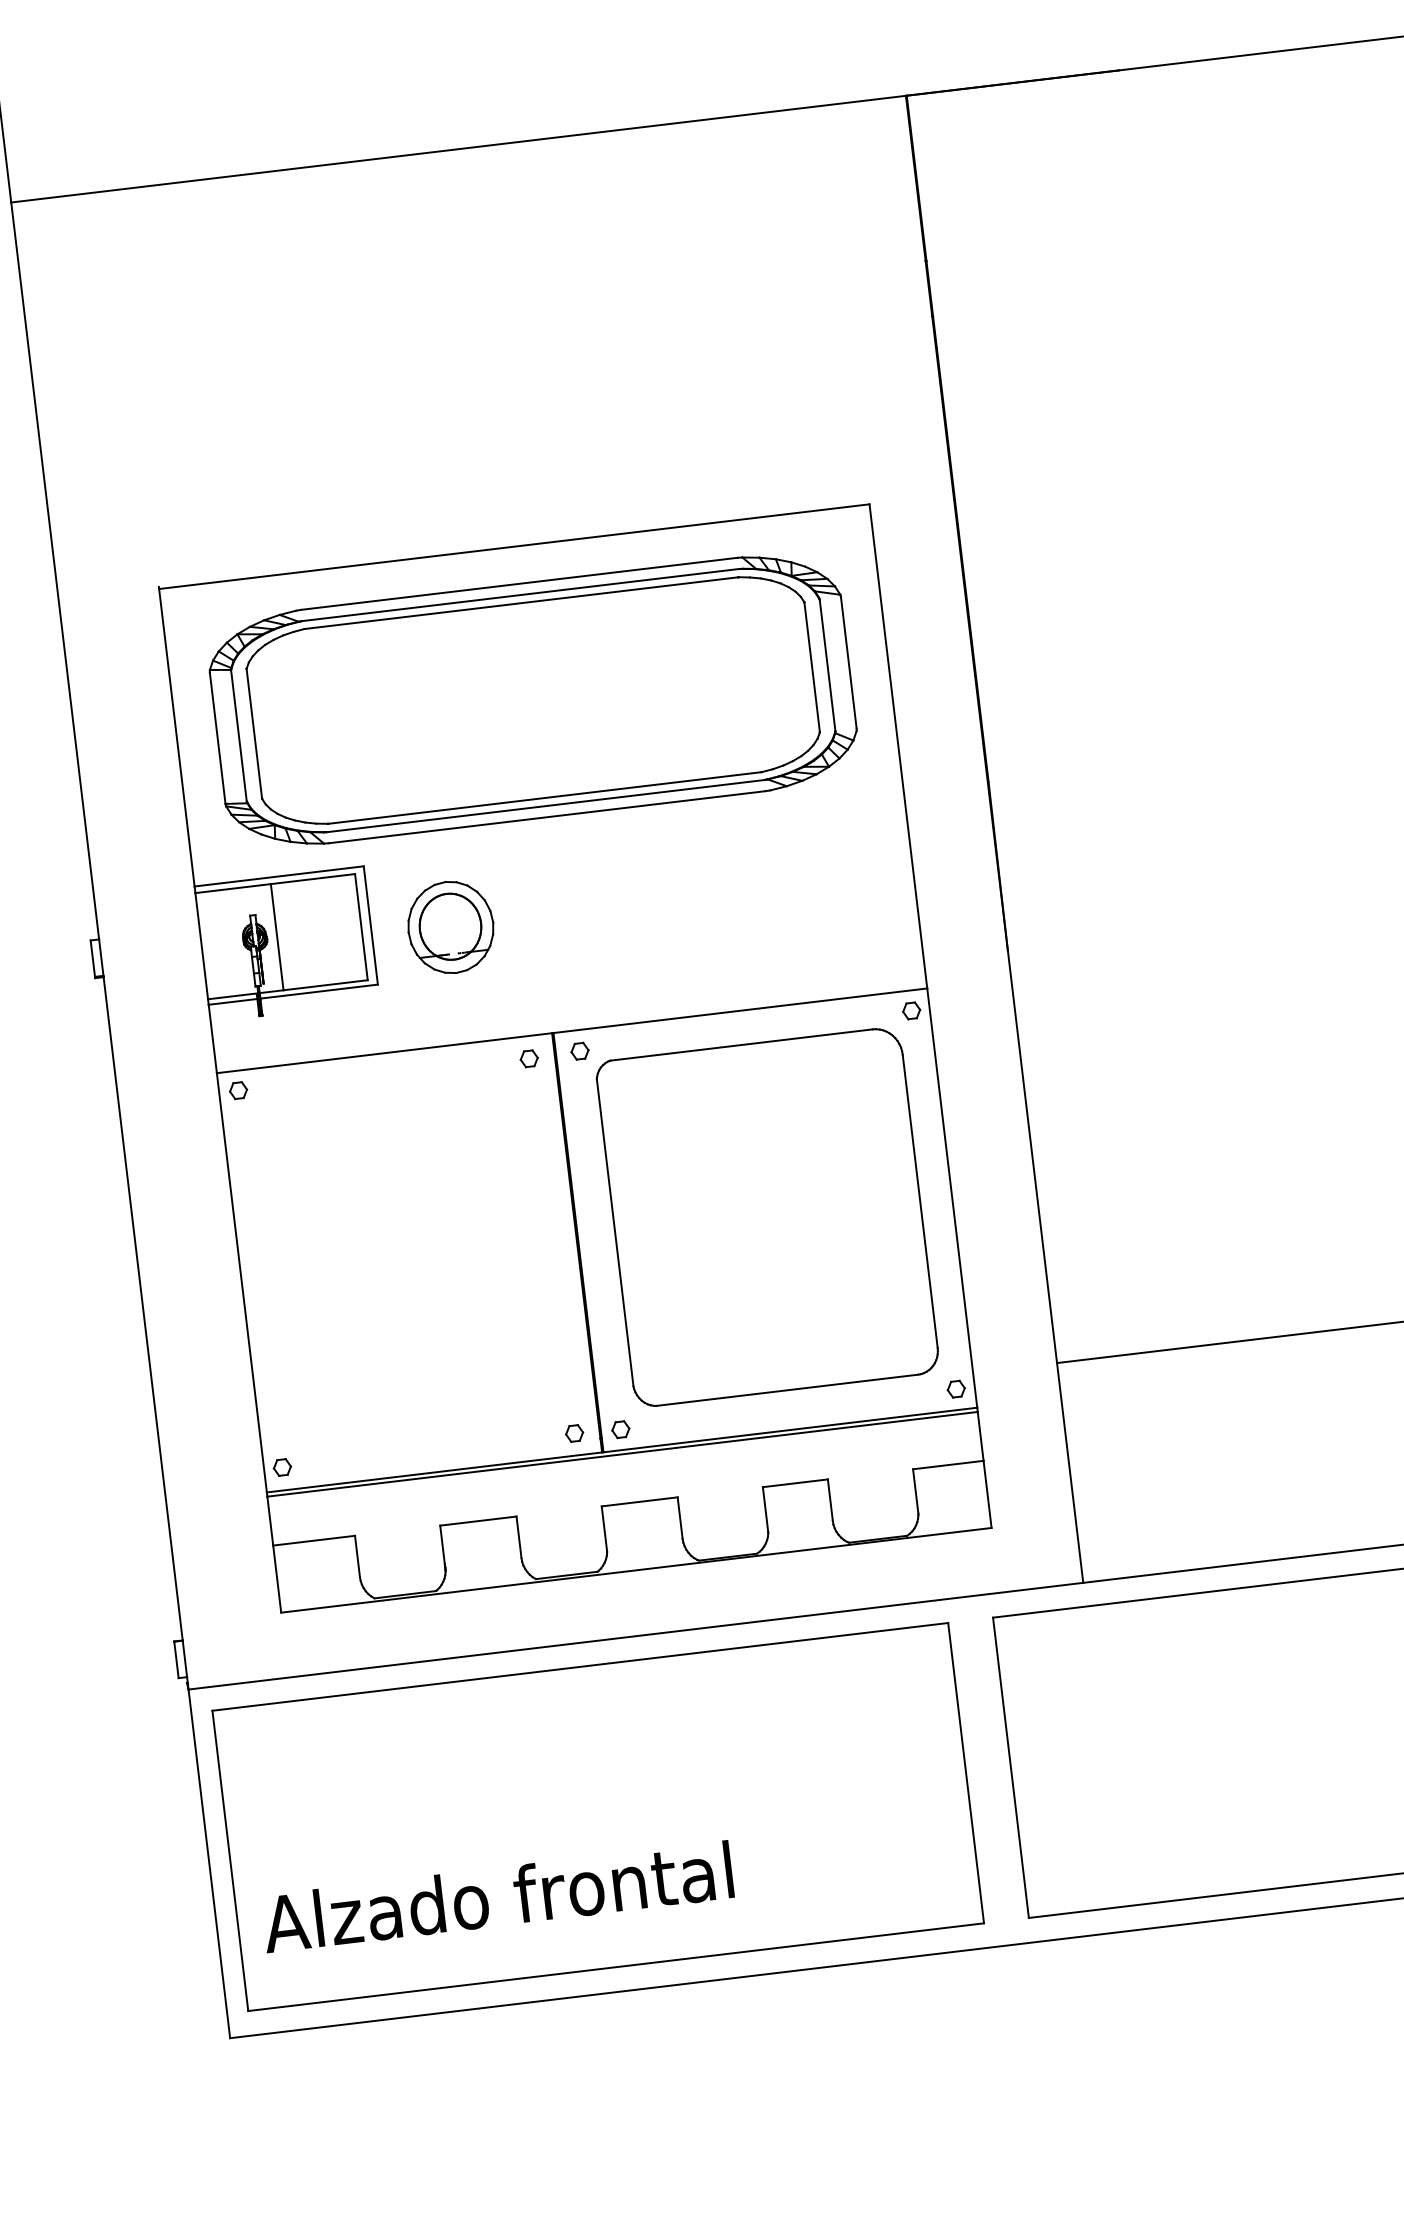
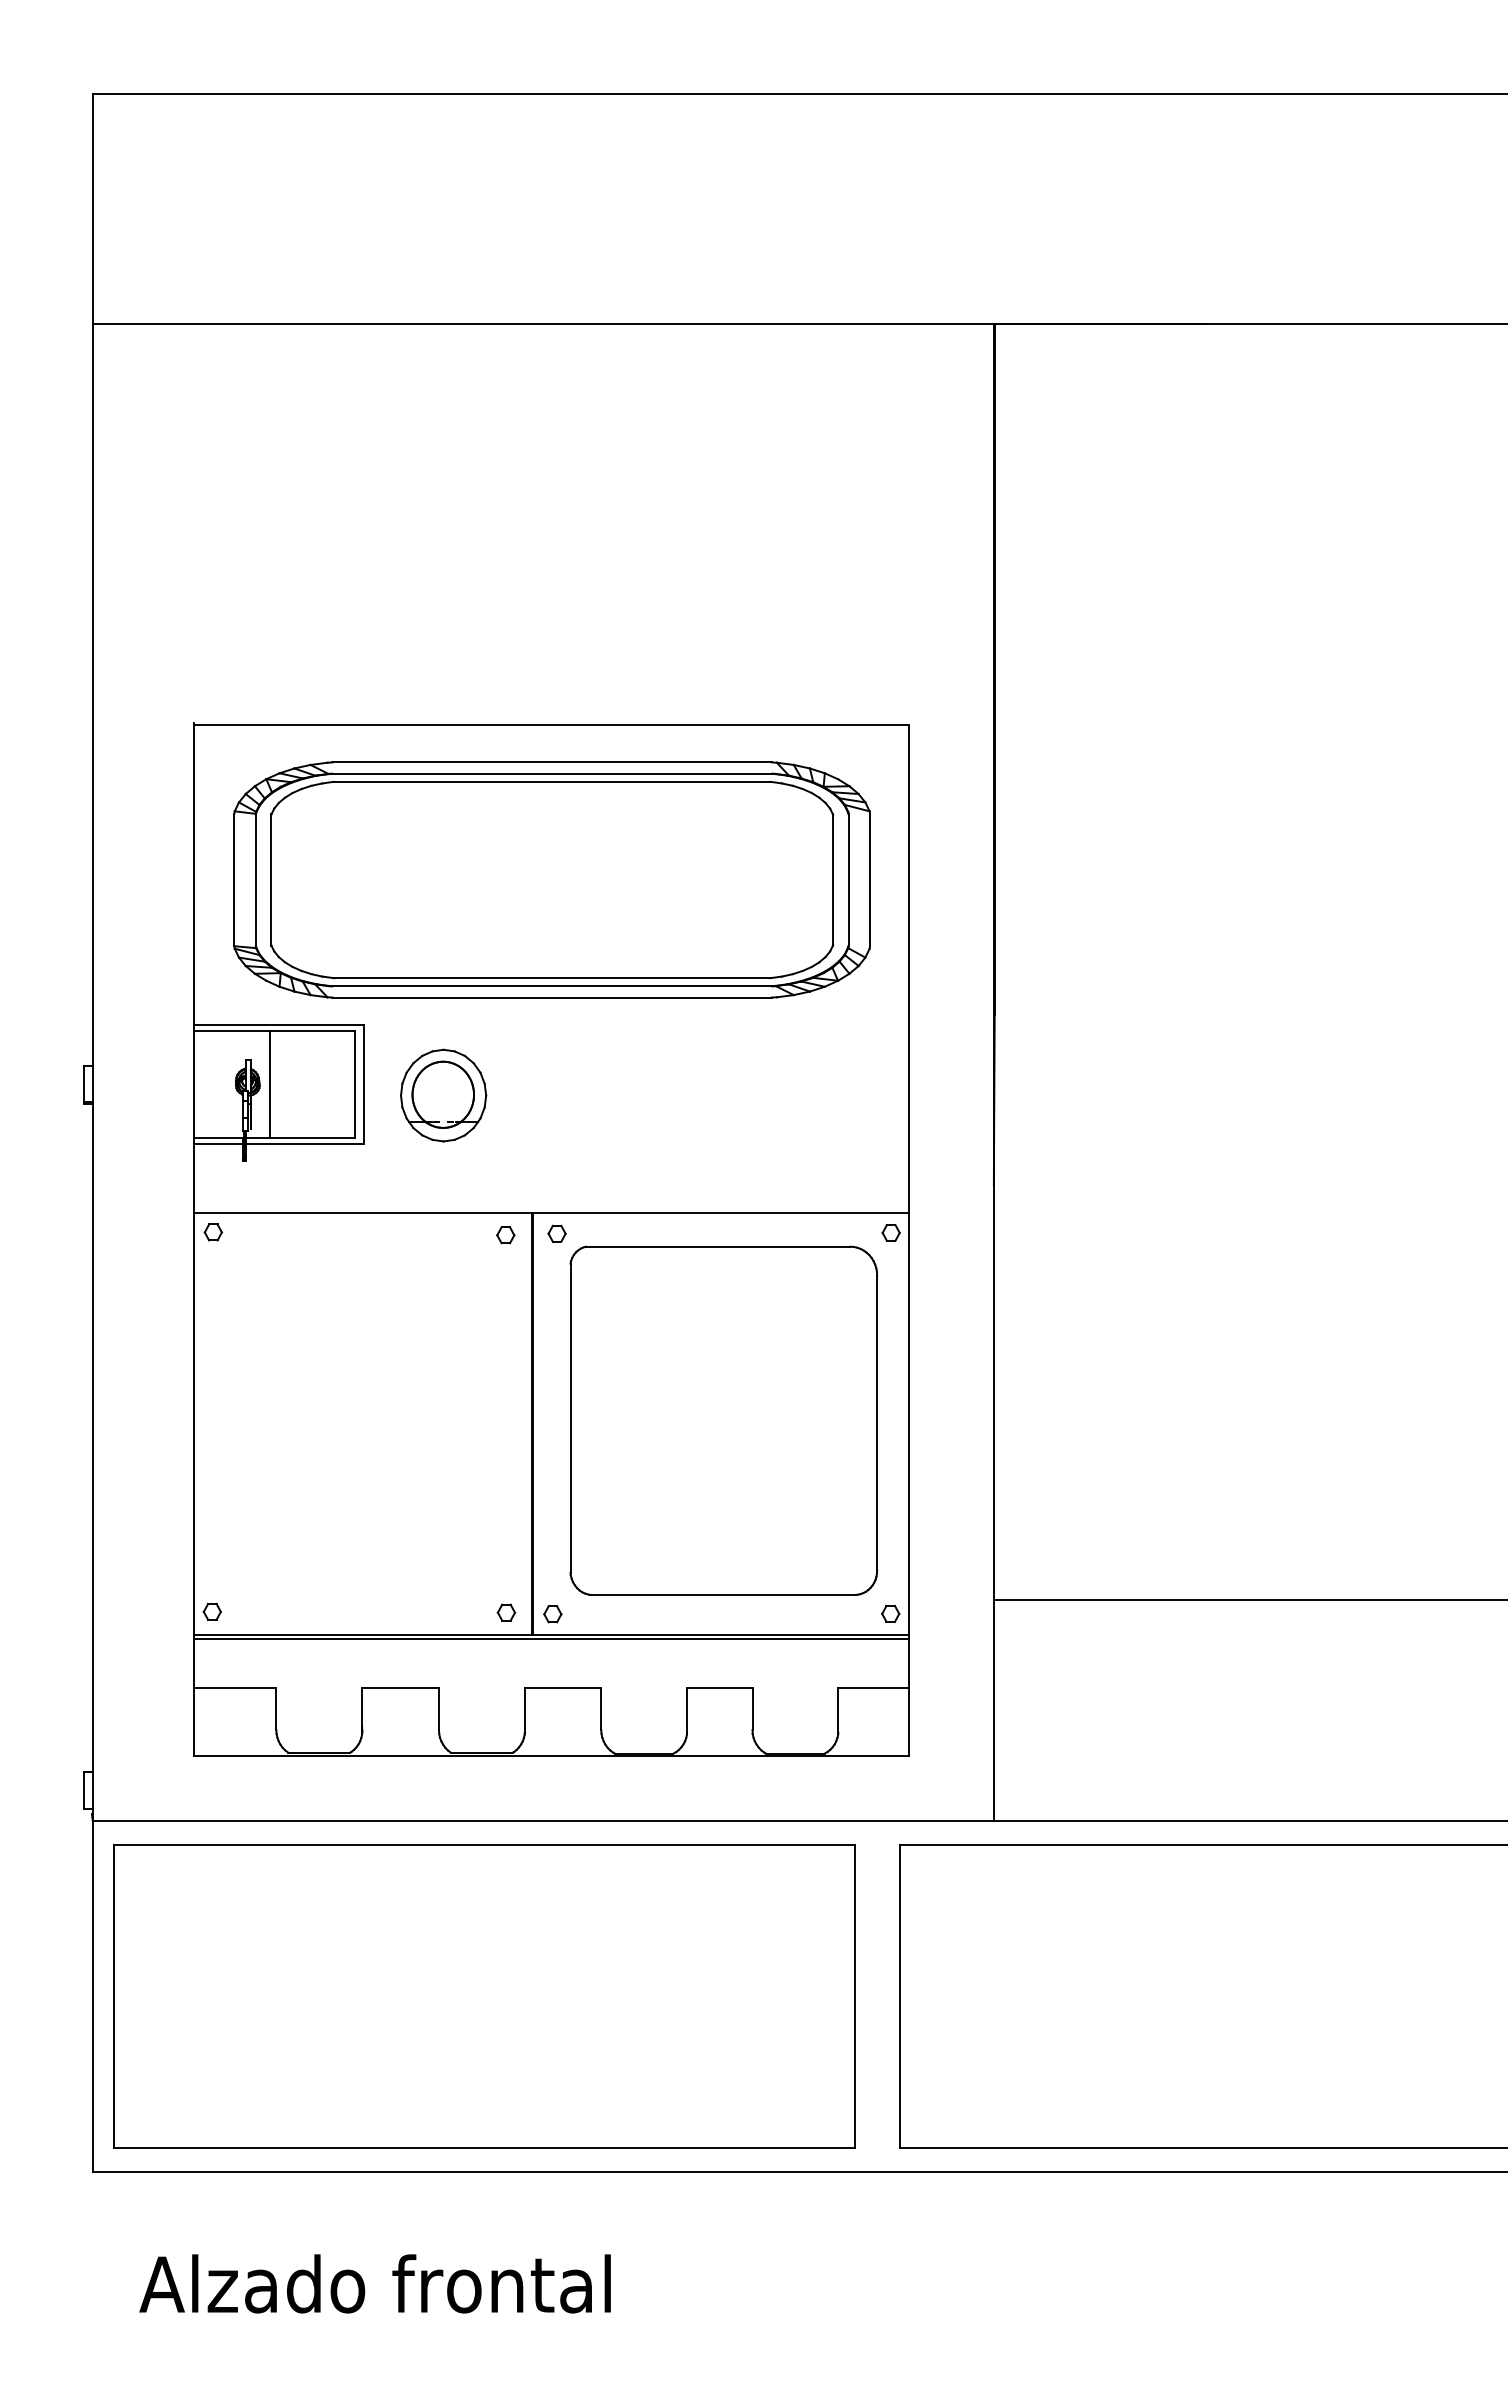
text: (496, 1896) -> (374, 2283), moved

